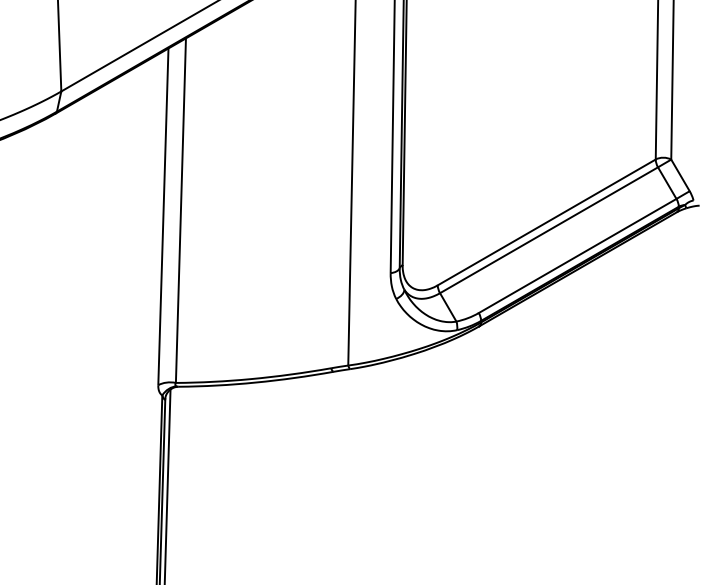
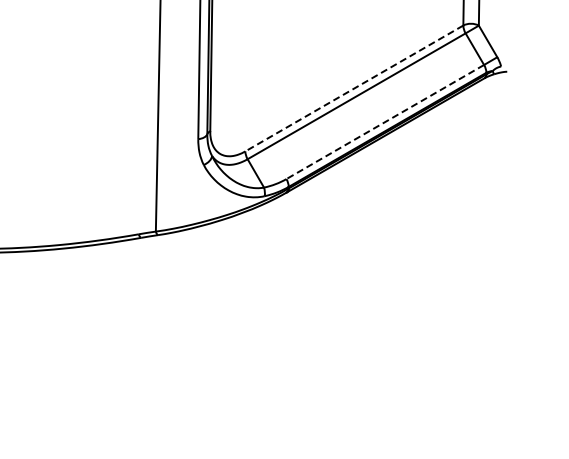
line: (546, 222) -> (354, 88), solid -> dashed
line: (577, 256) -> (385, 122), solid -> dashed

